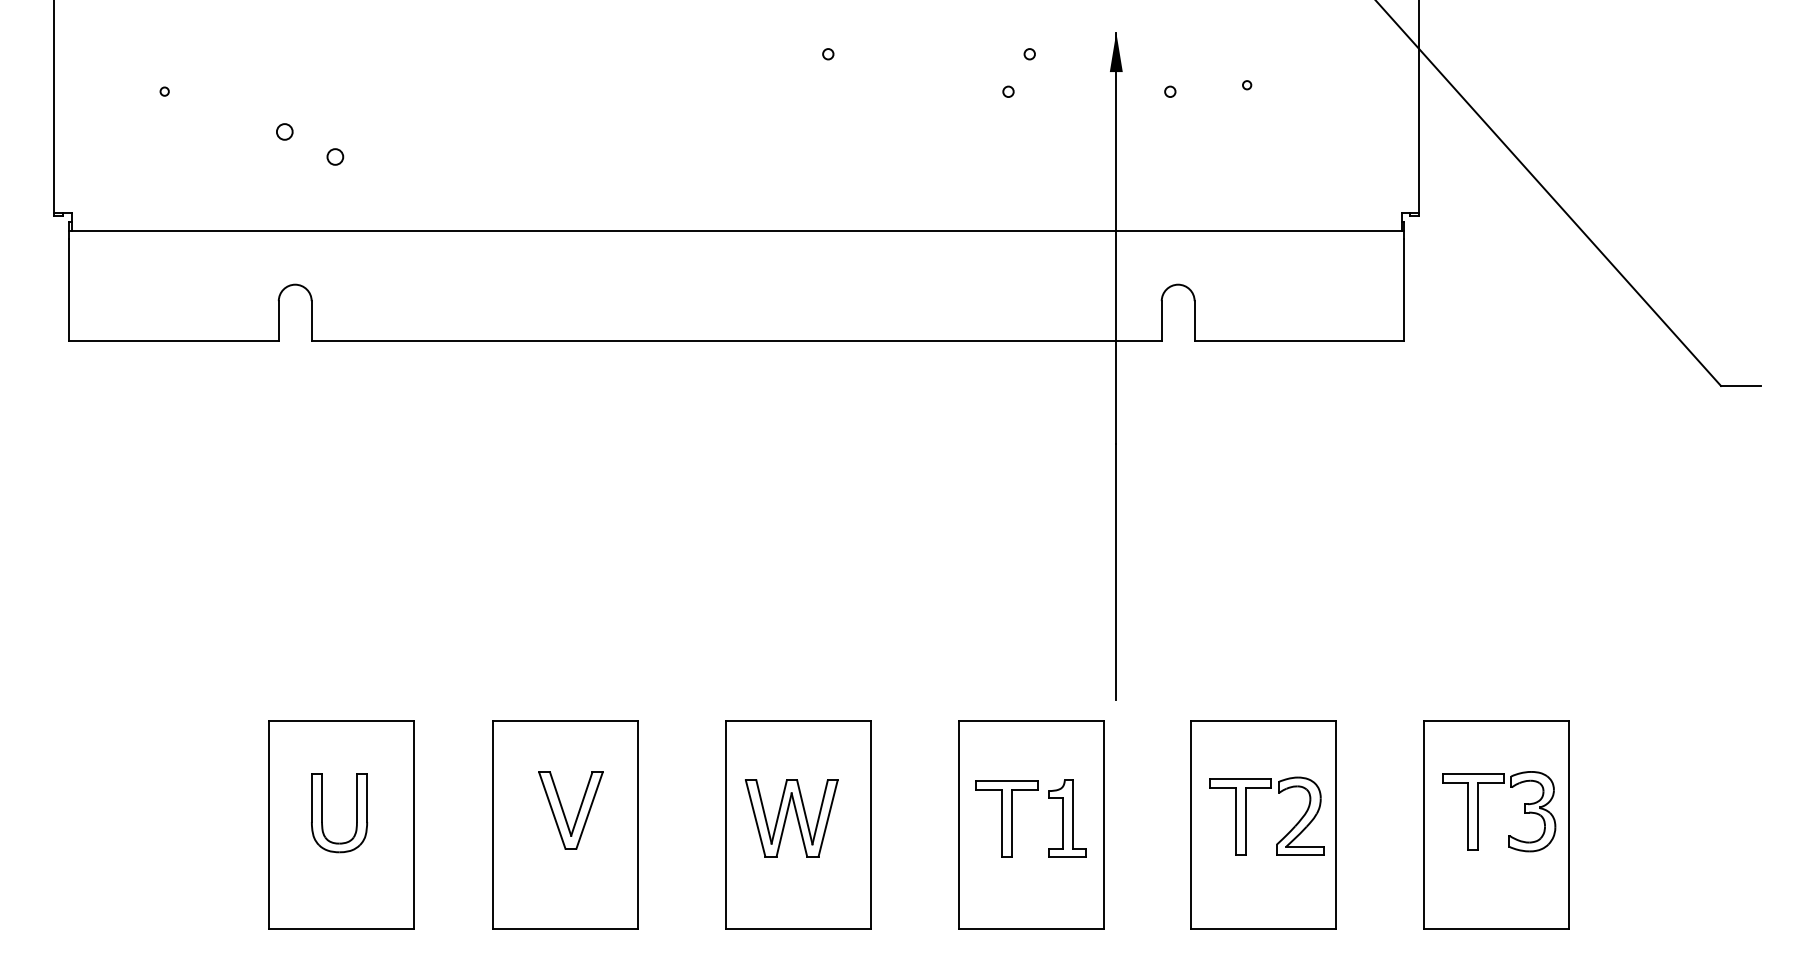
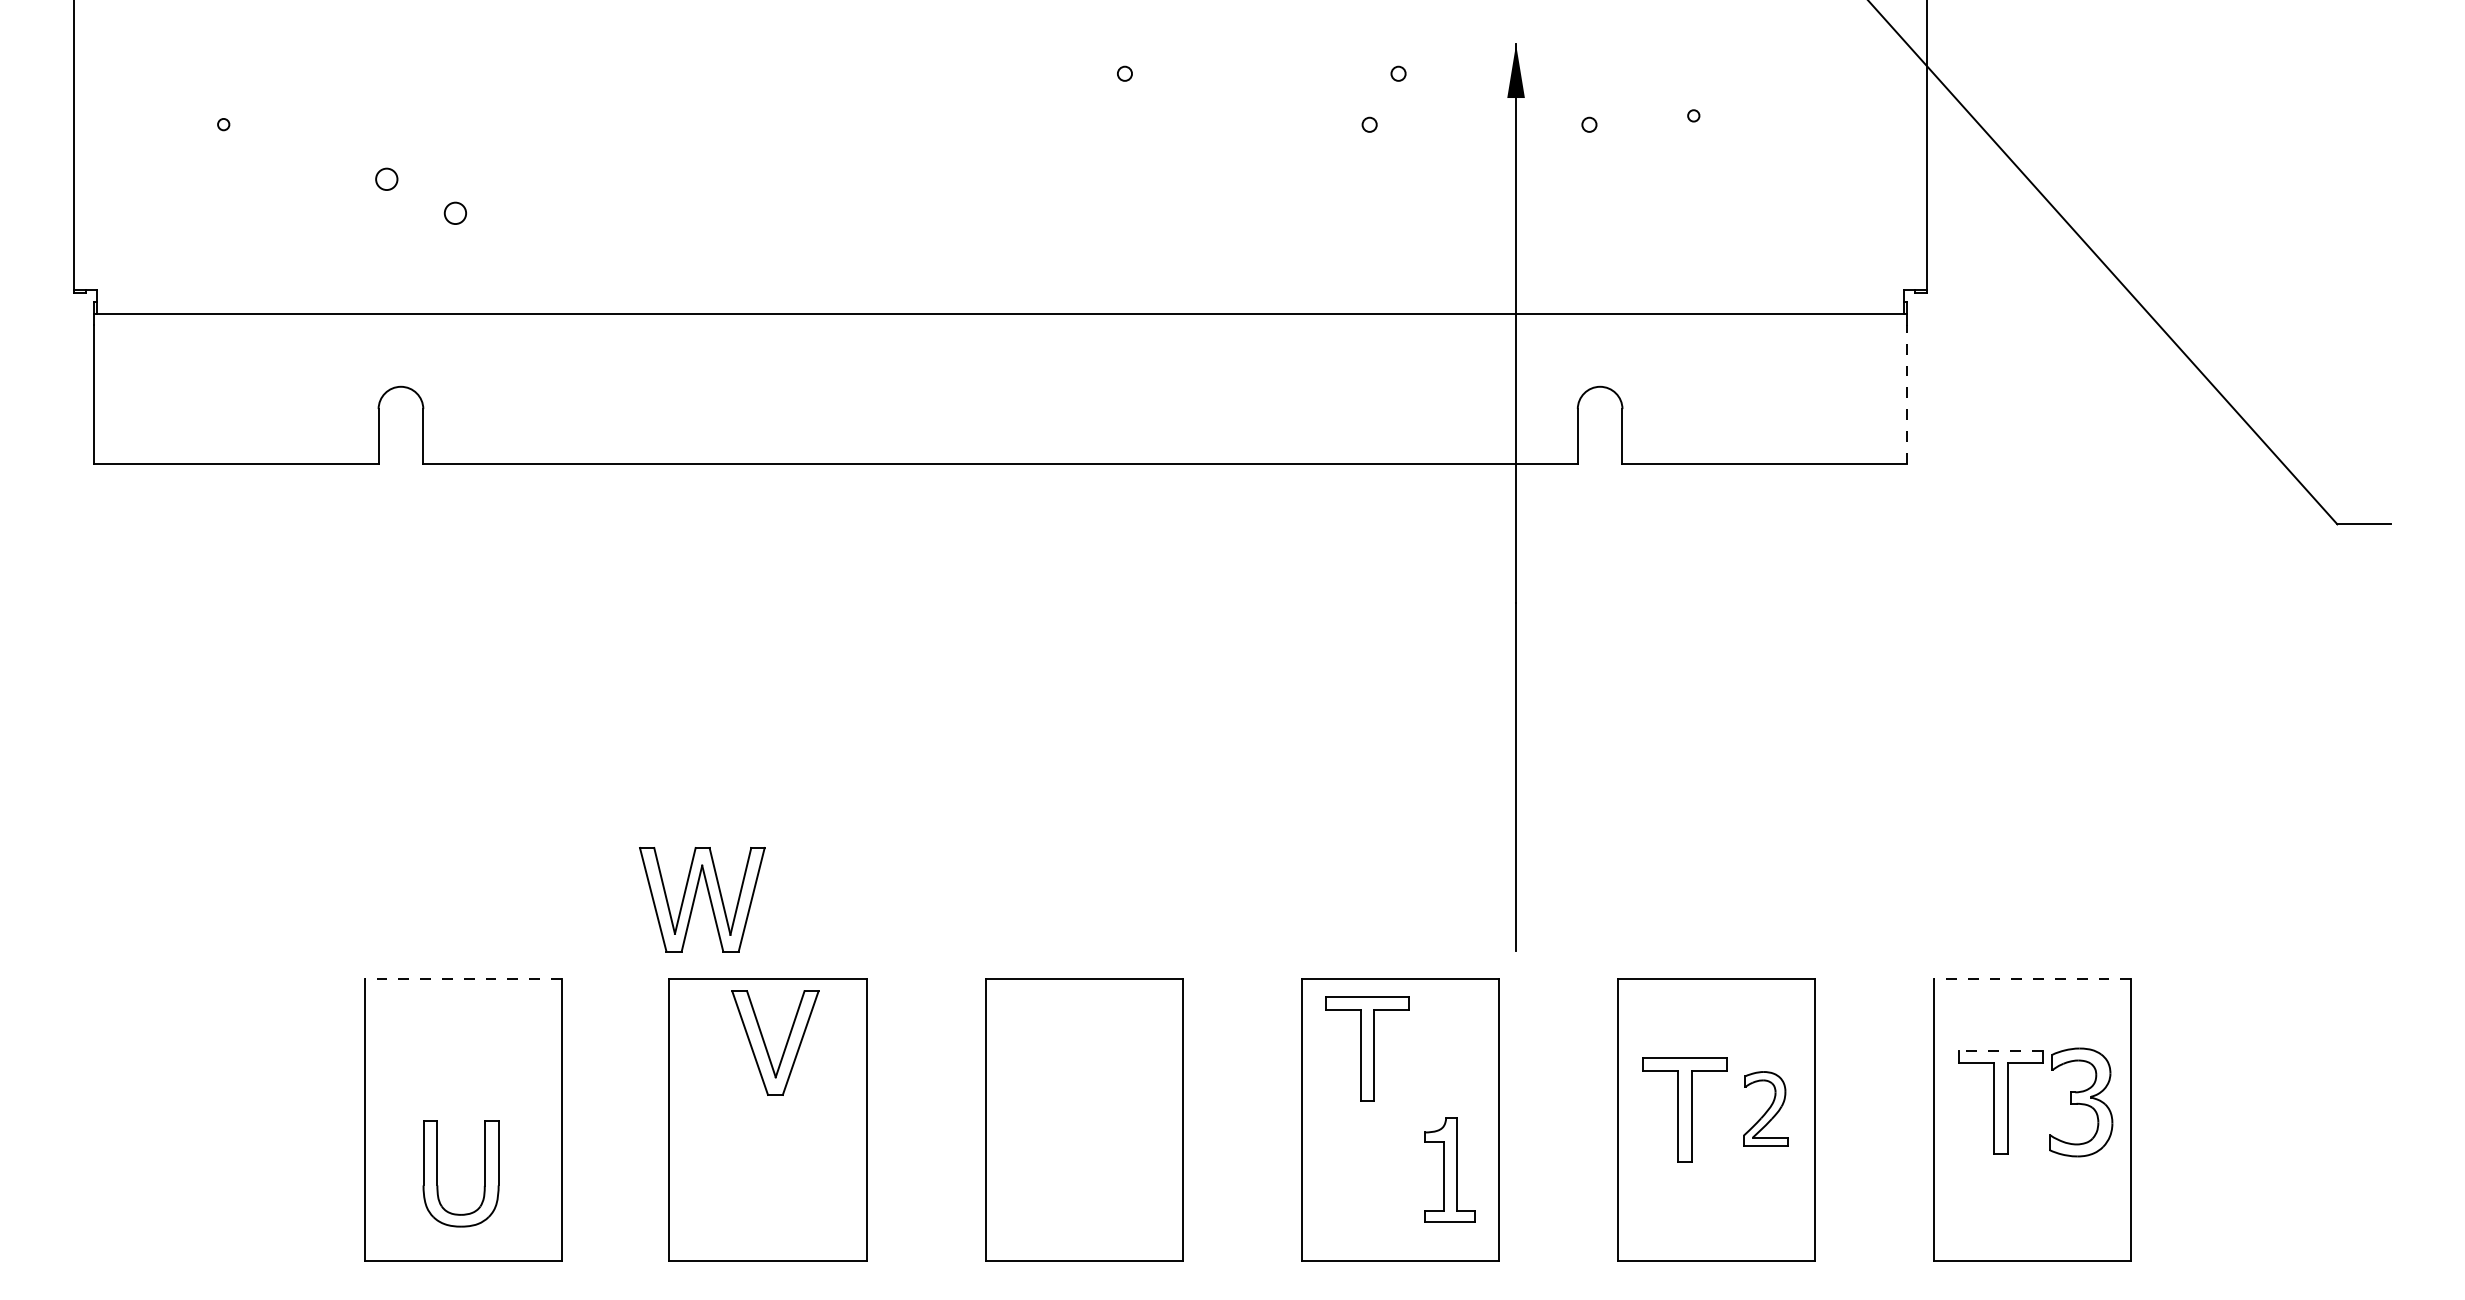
line: (1404, 289) -> (1907, 393), solid -> dashed
line: (341, 720) -> (463, 978), solid -> dashed
line: (1496, 720) -> (2032, 978), solid -> dashed
line: (1473, 773) -> (2001, 1050), solid -> dashed
part: (564, 812) -> (766, 1045), moved
part: (322, 813) -> (437, 1173), moved
part: (796, 816) -> (708, 896), moved
part: (1299, 816) -> (1765, 1108), size x0.7
part: (1006, 818) -> (1367, 1048), moved
part: (1067, 818) -> (1449, 1169), moved

